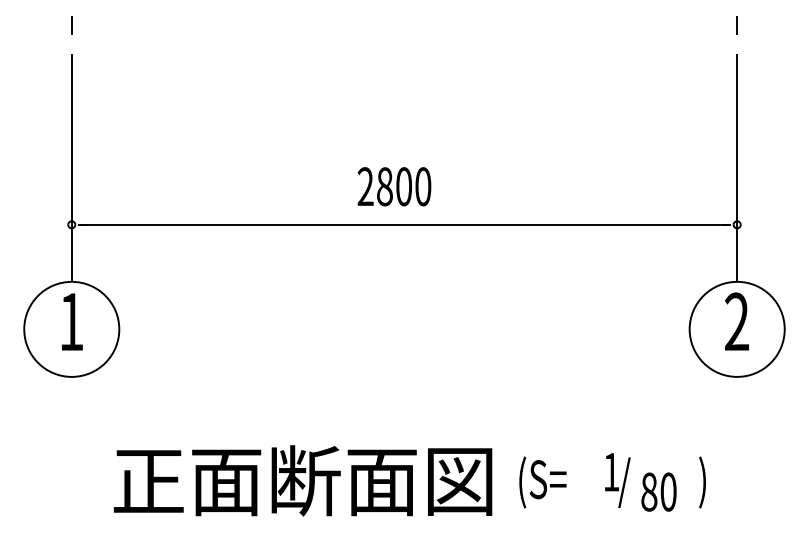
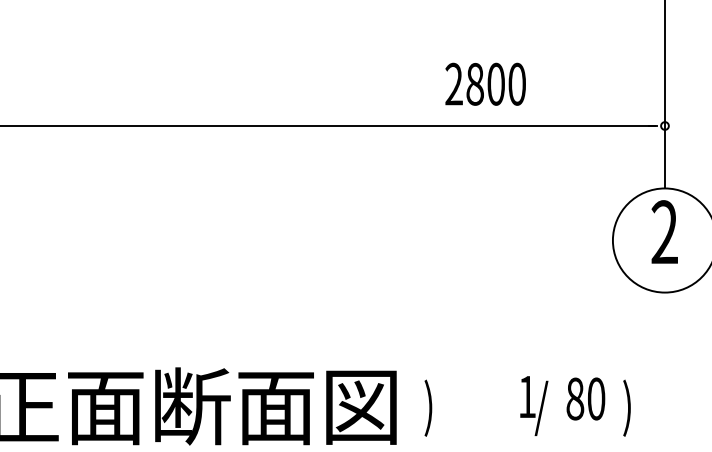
text: (394, 186) -> (485, 84), moved
text: (541, 482) -> (450, 408), (S= -> )
text: (658, 491) -> (585, 398), moved

